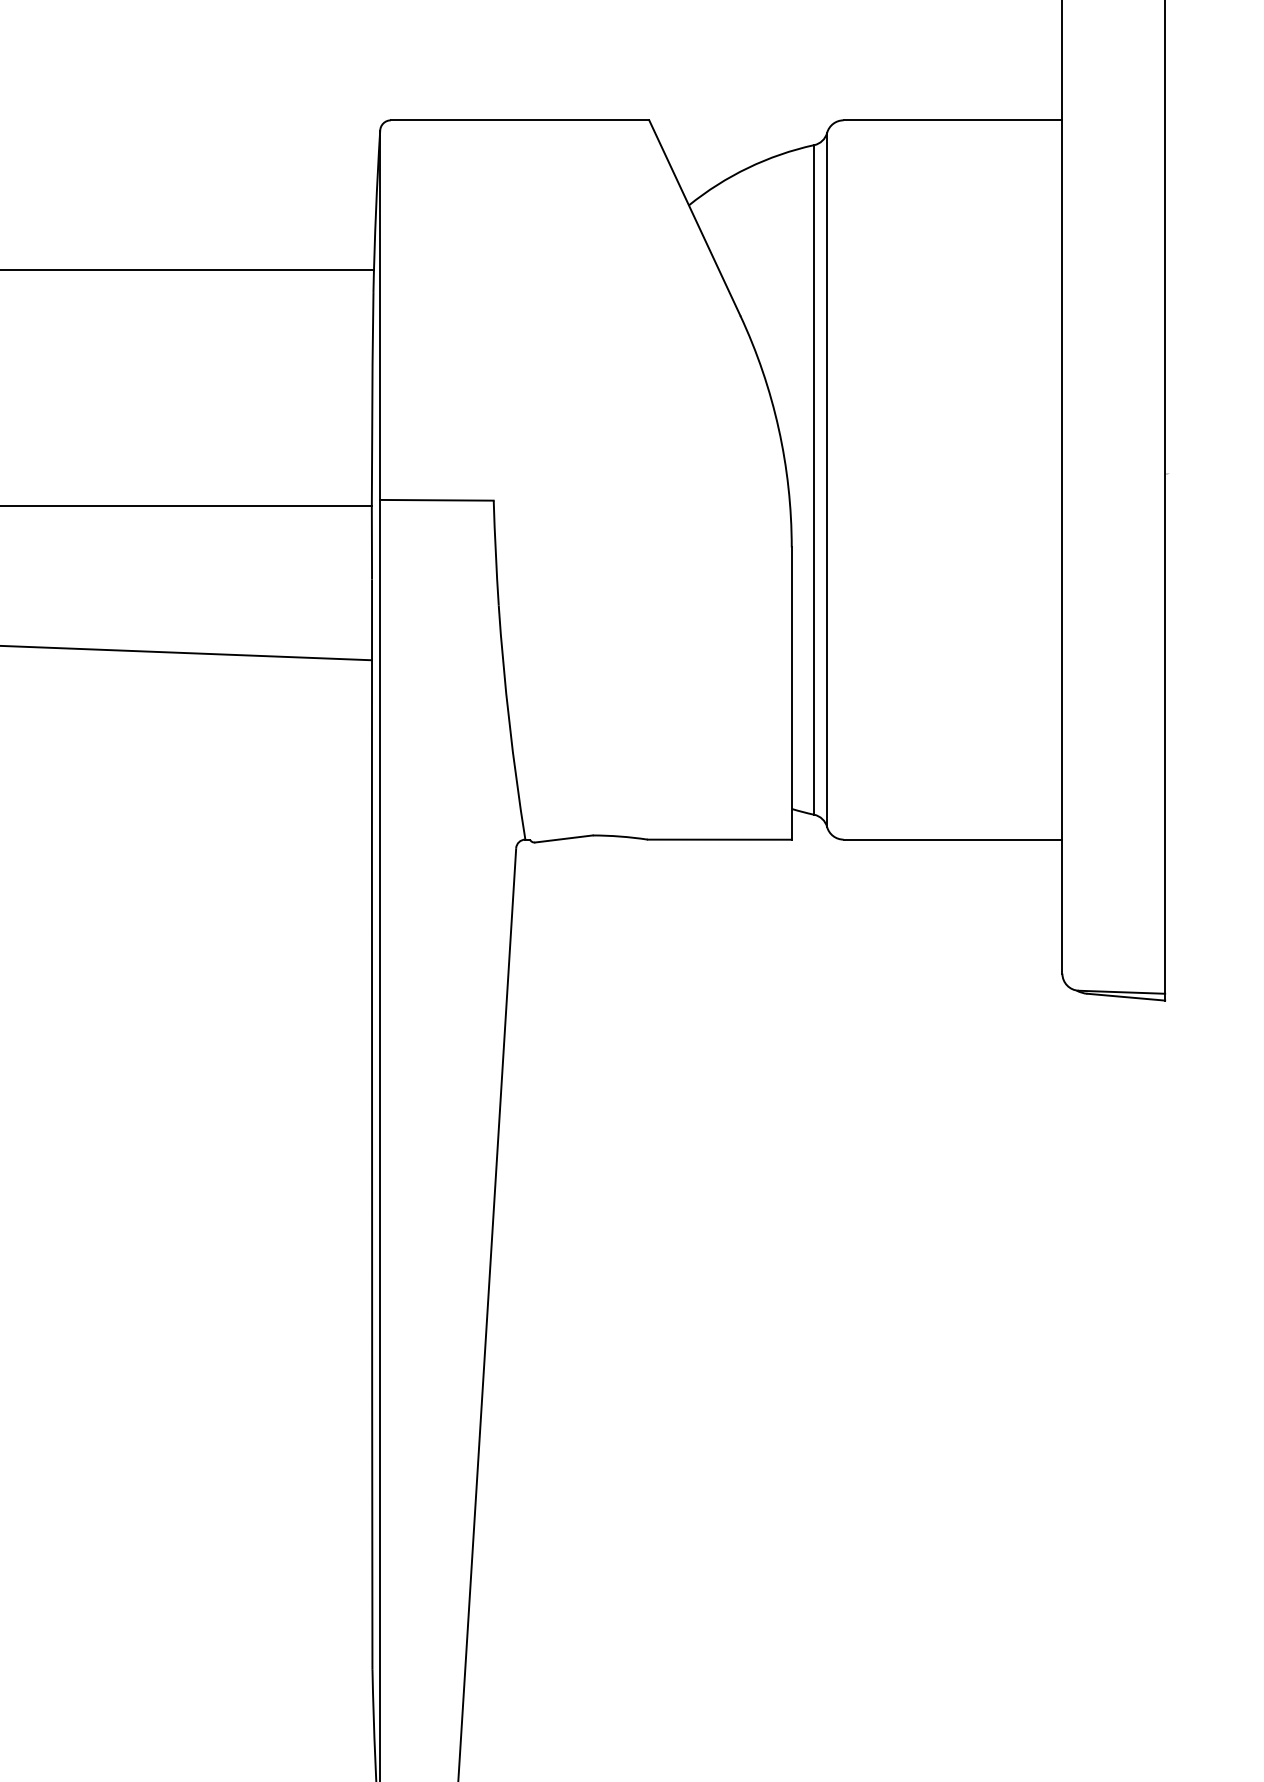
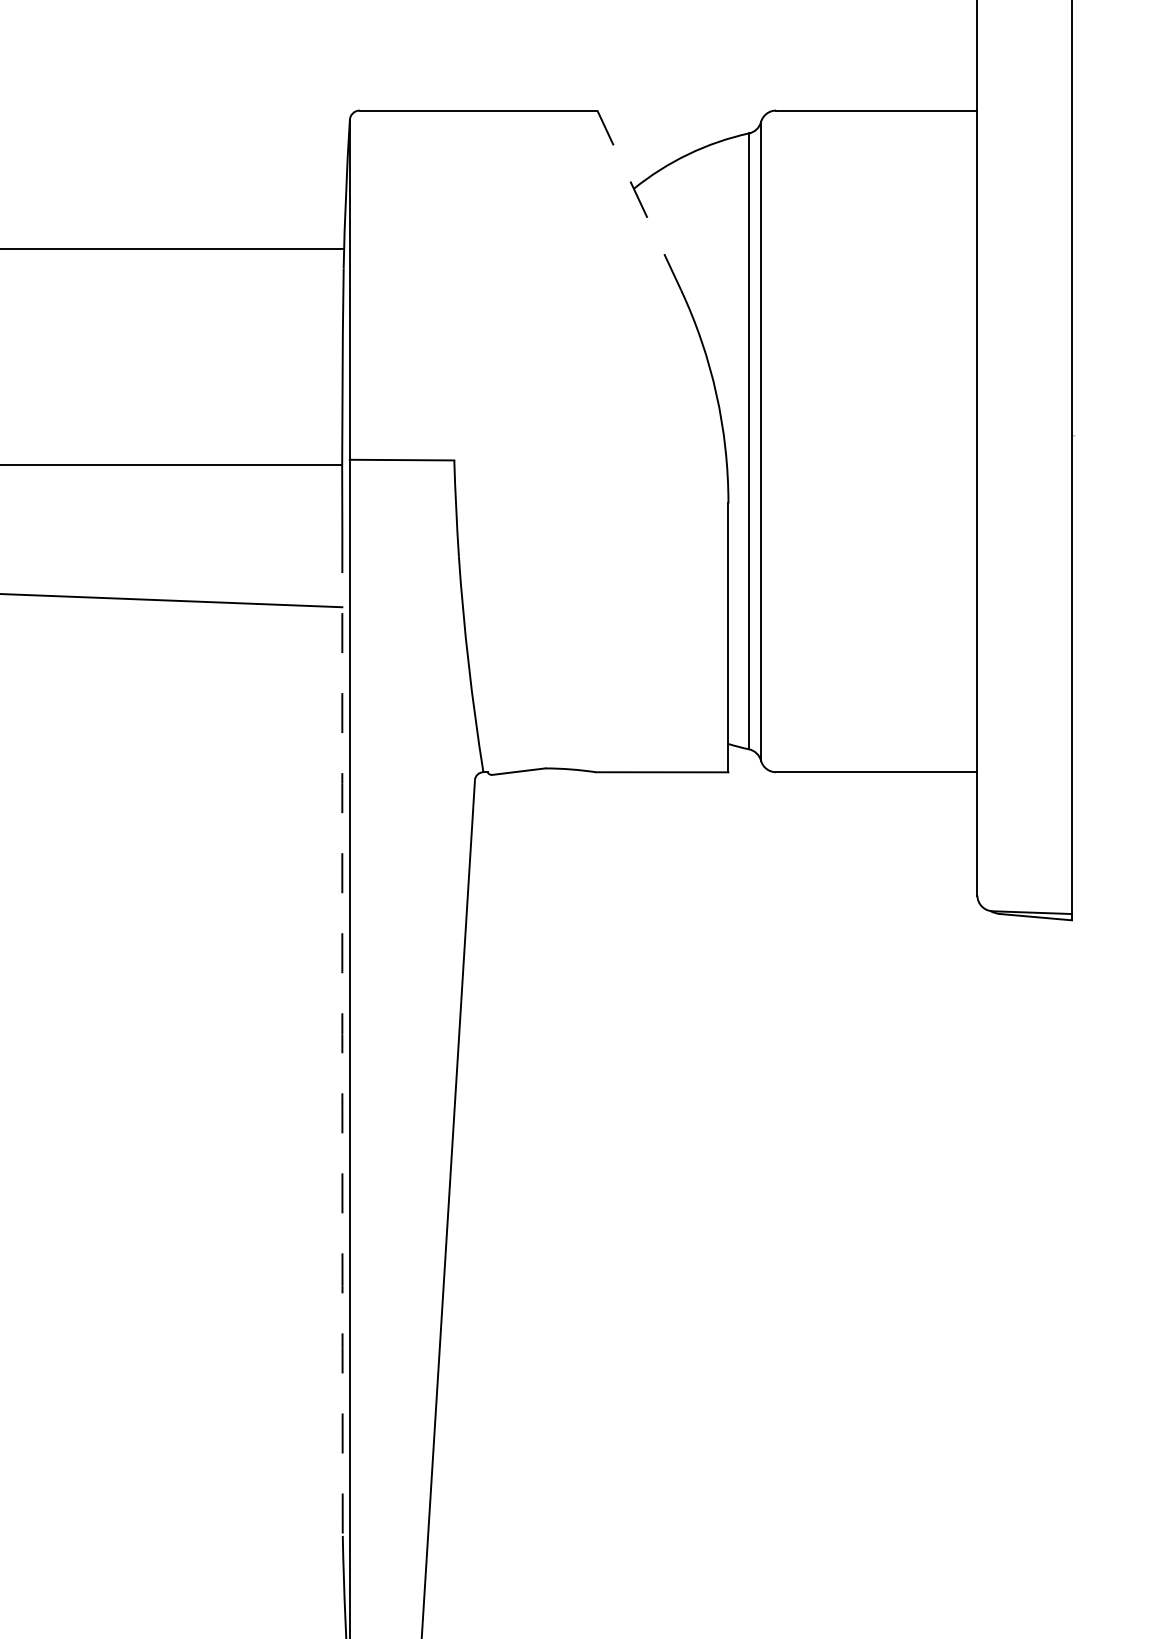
line: (695, 218) -> (639, 200), solid -> dashed
arc: (372, 1124) -> (342, 1034), solid -> dashed

